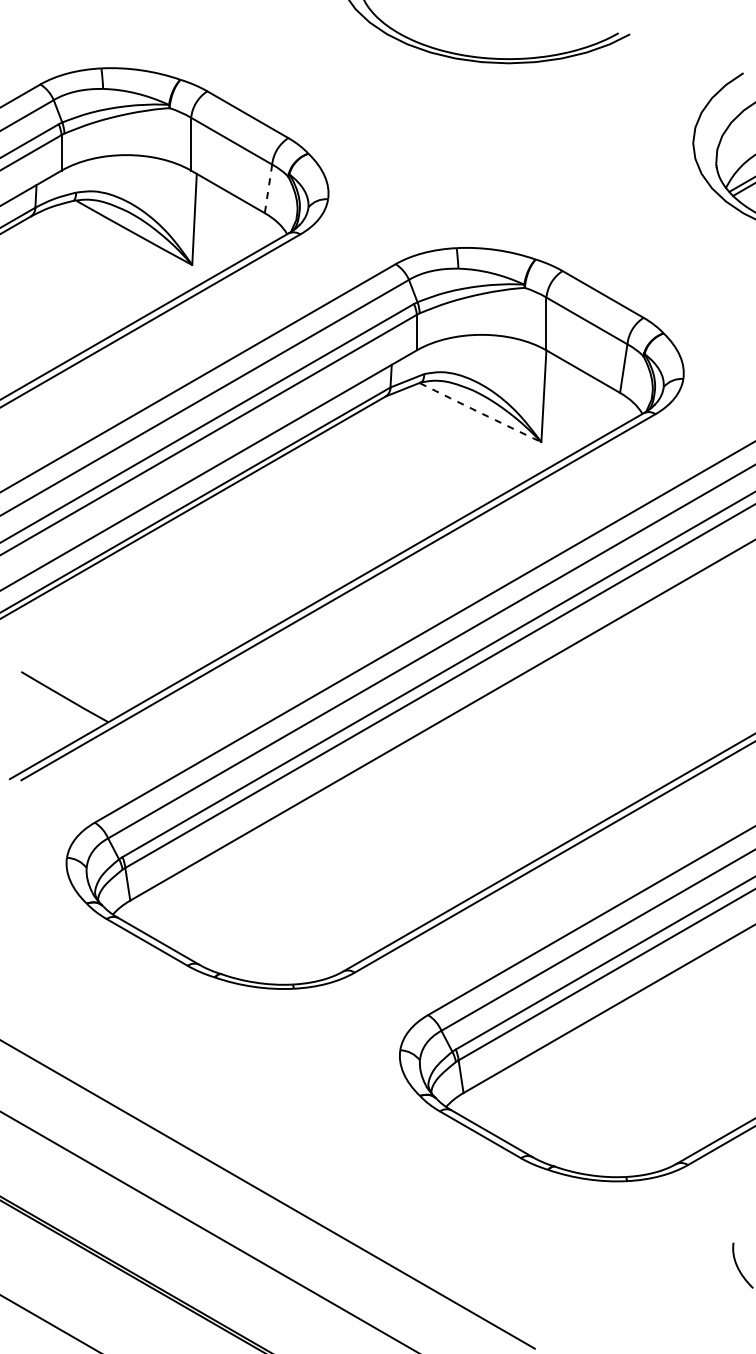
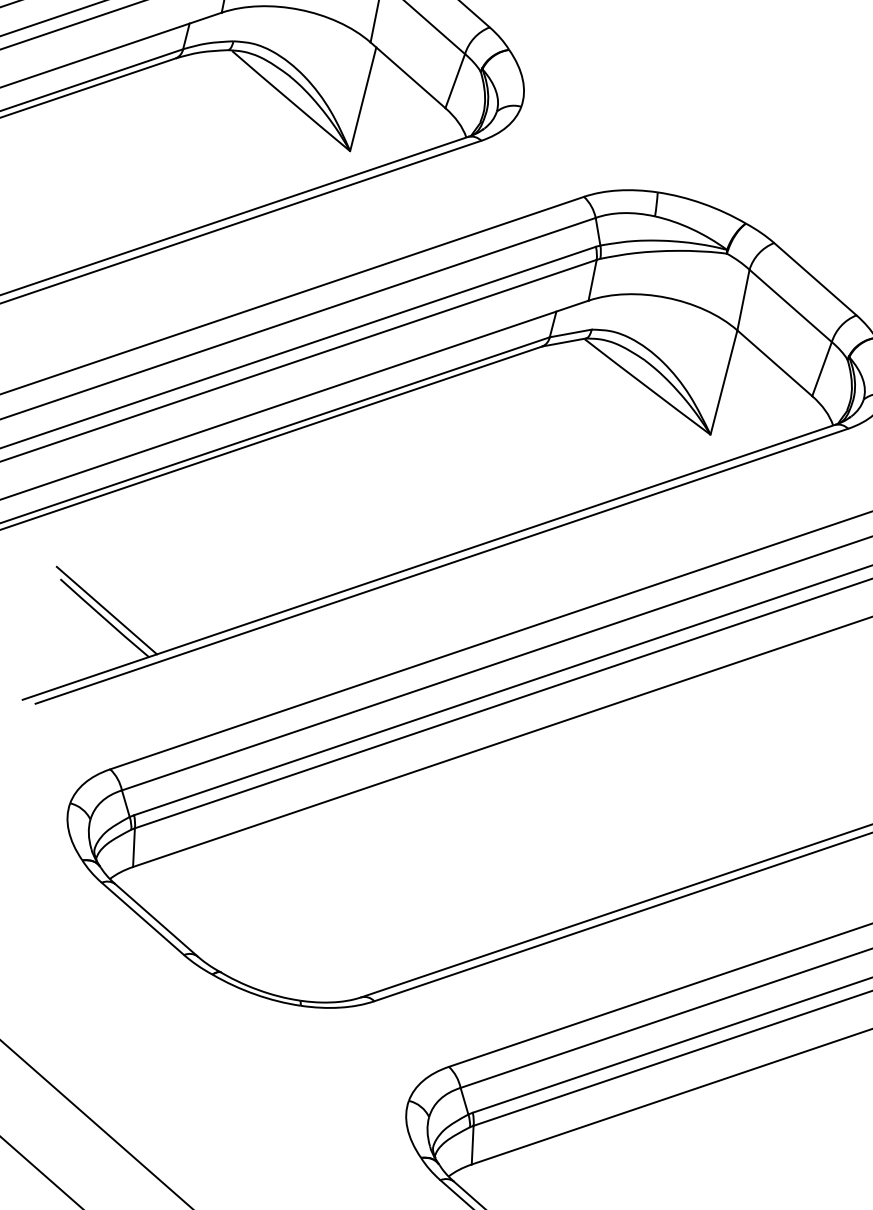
line: (268, 188) -> (455, 80), dashed -> solid
arc: (480, 412) -> (647, 386), dashed -> solid
line: (65, 690) -> (106, 610), added

